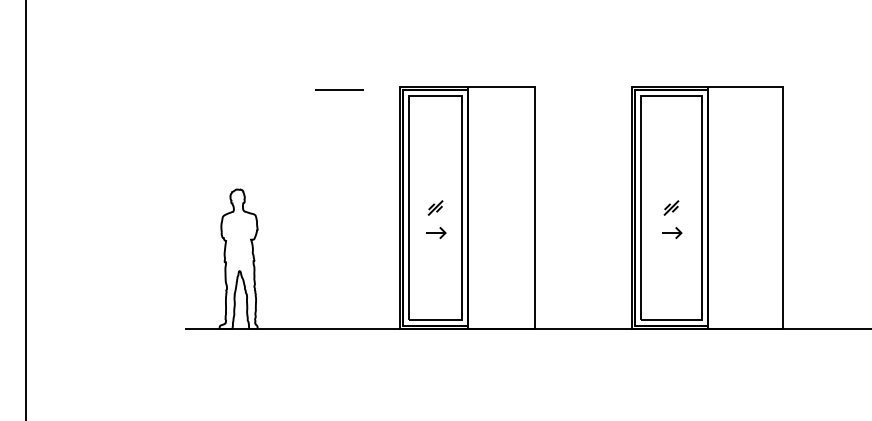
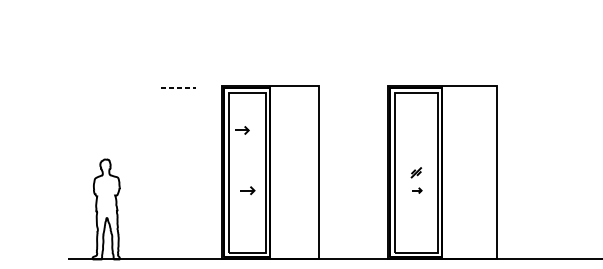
line: (339, 90) -> (178, 88), solid -> dashed
part: (428, 148) -> (242, 130), added
part: (435, 207) -> (247, 172), removed
part: (672, 232) -> (417, 190), size x0.7

